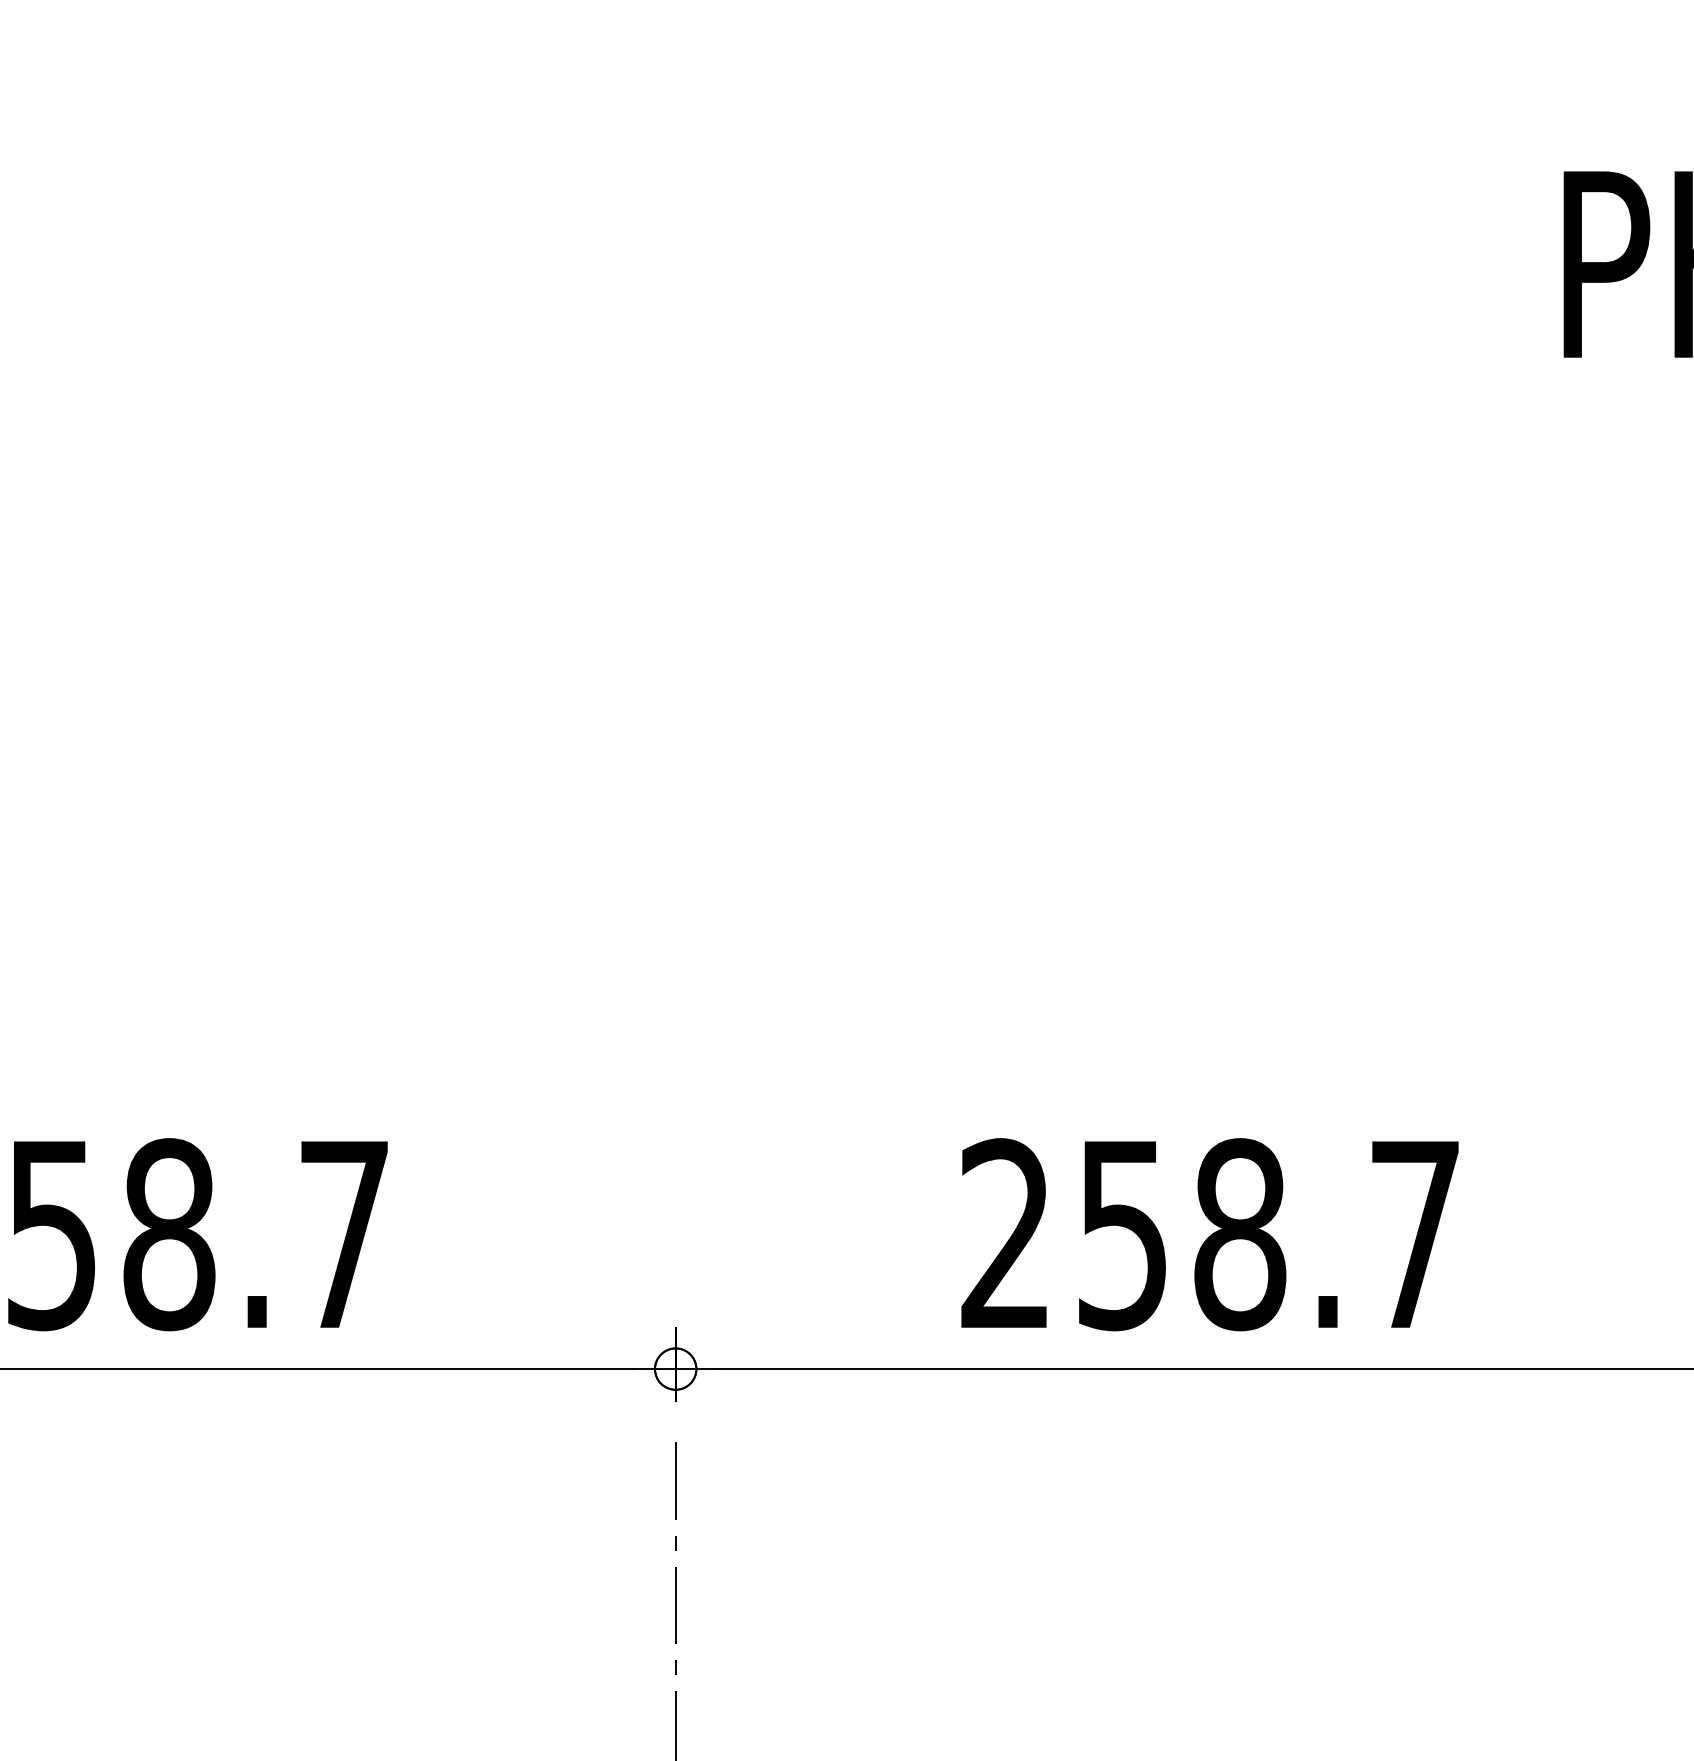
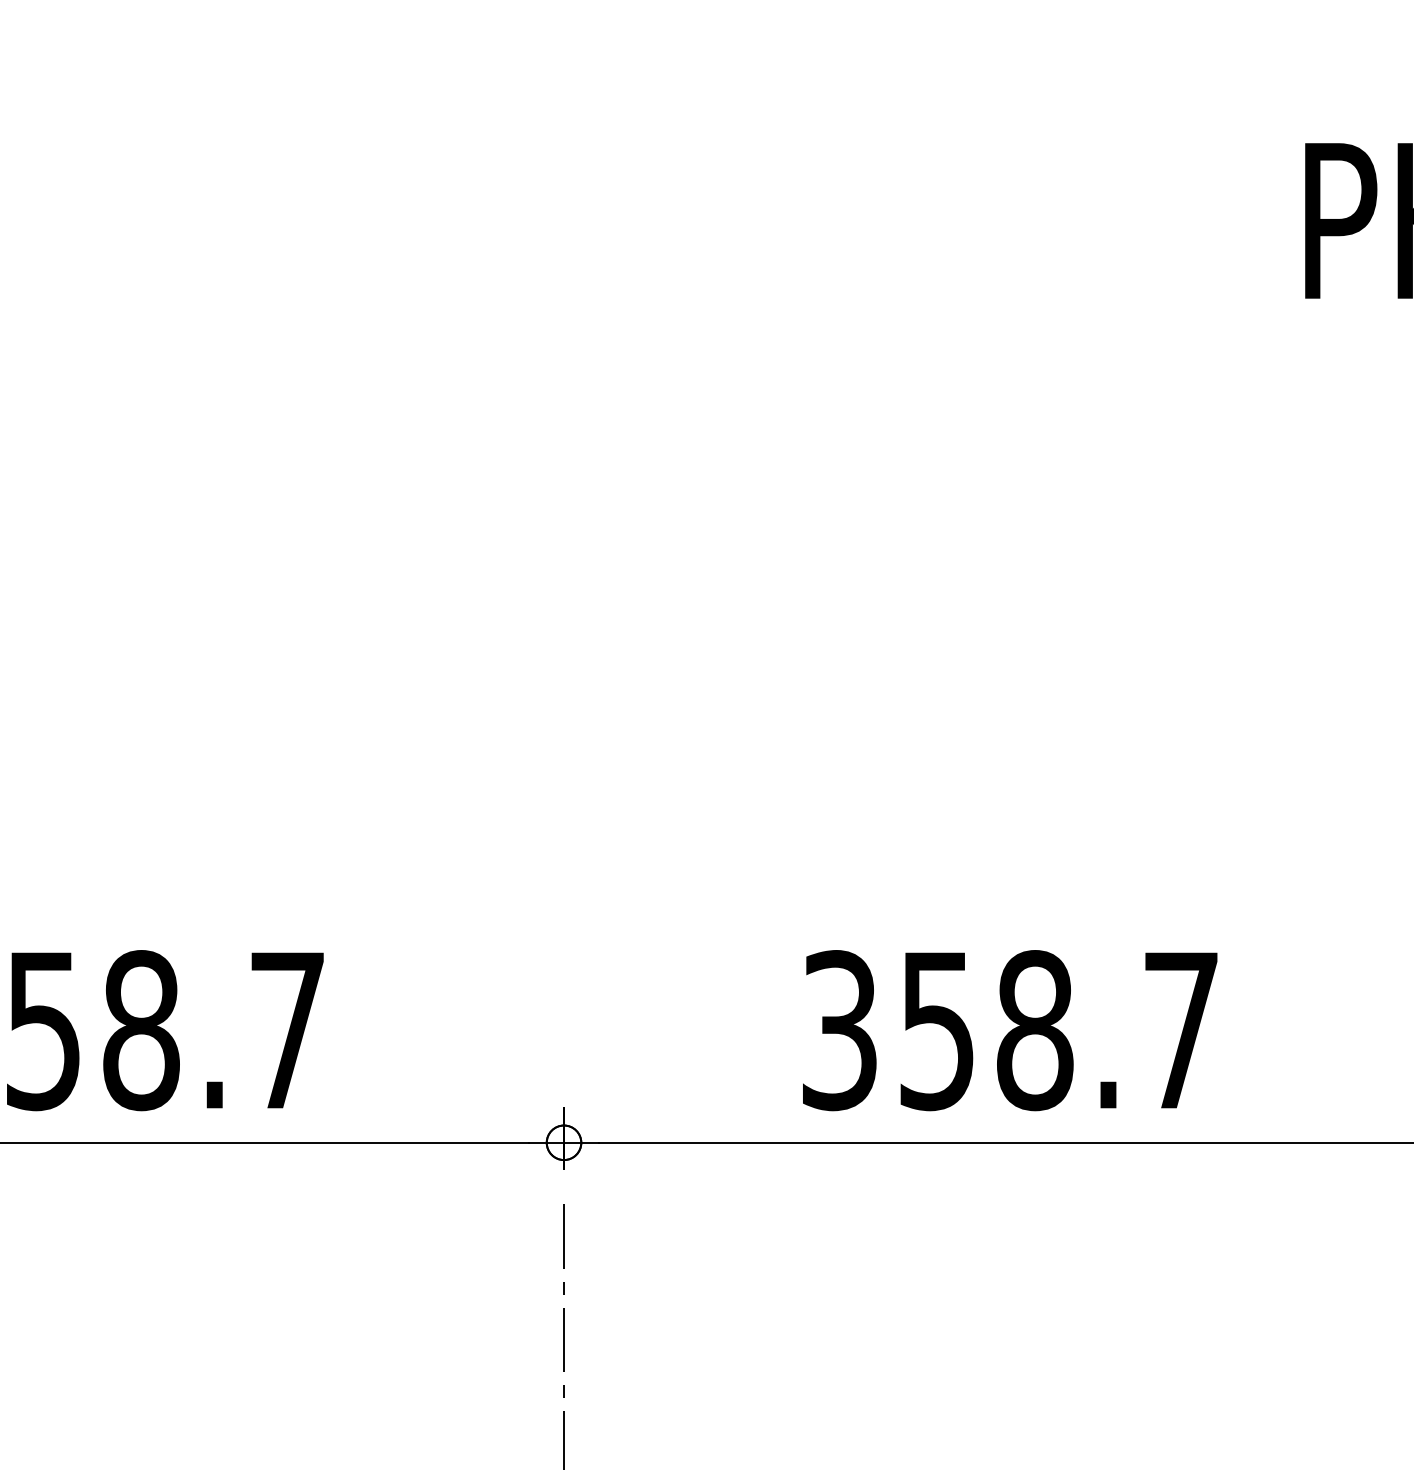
text: (1005, 1234) -> (839, 1030), 258.7 -> 358.7

